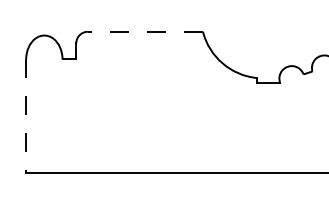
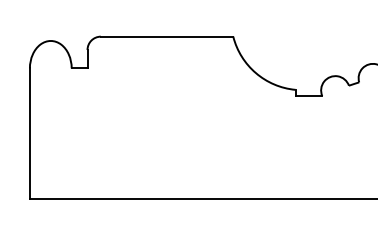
line: (145, 31) -> (167, 36), dashed -> solid
line: (26, 116) -> (30, 134), dashed -> solid

